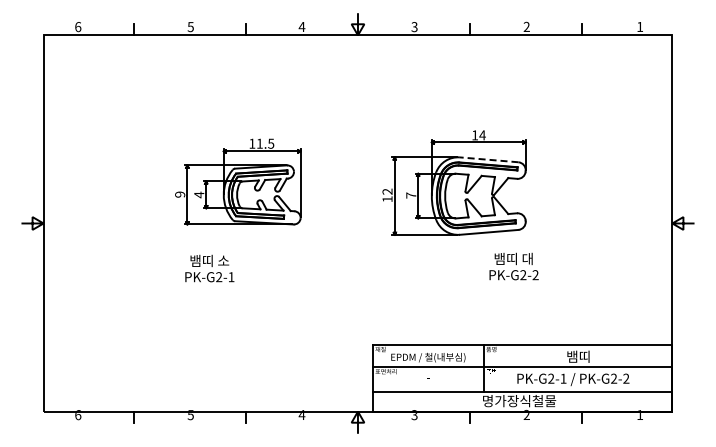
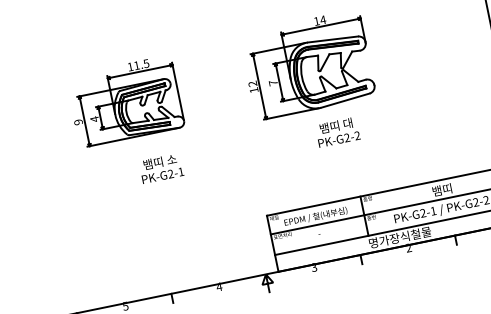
line: (488, 159) -> (332, 39), dashed -> solid
text: (513, 266) -> (337, 132), moved
text: (209, 268) -> (161, 168), moved

